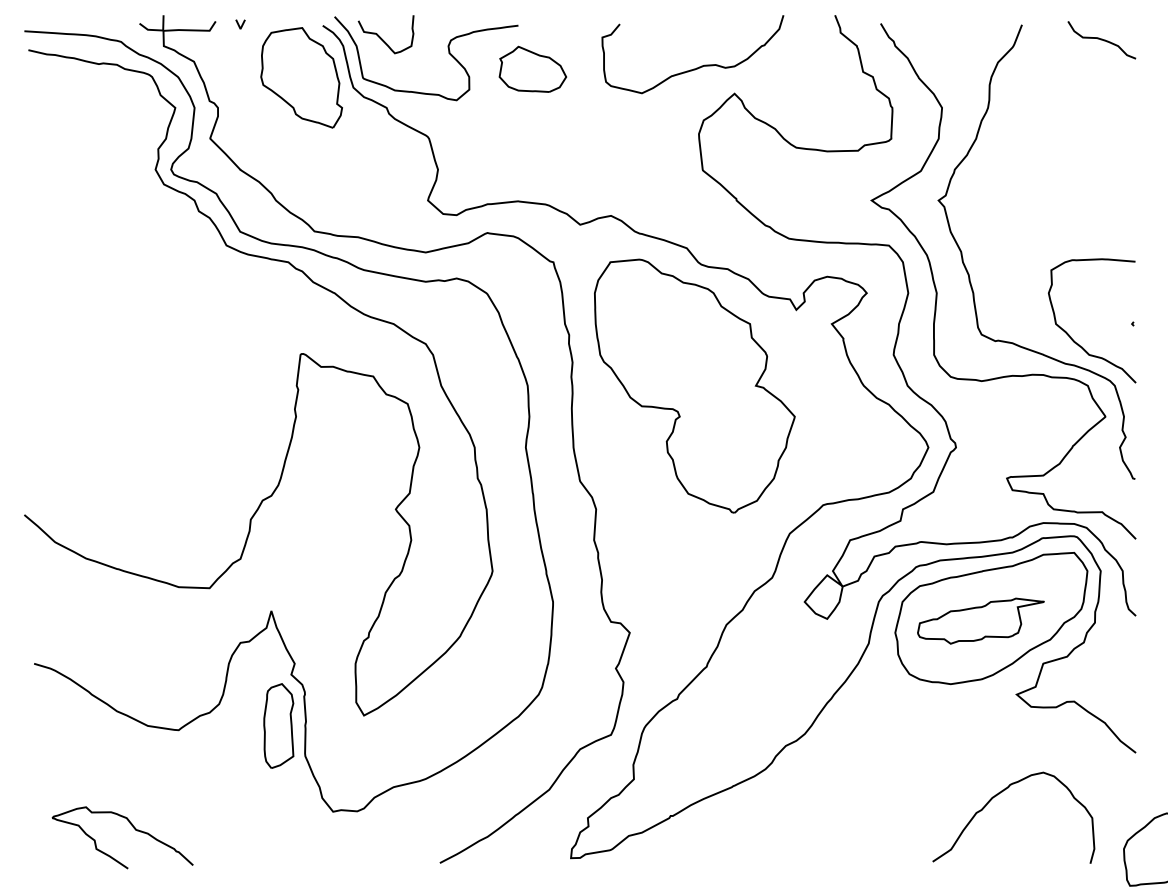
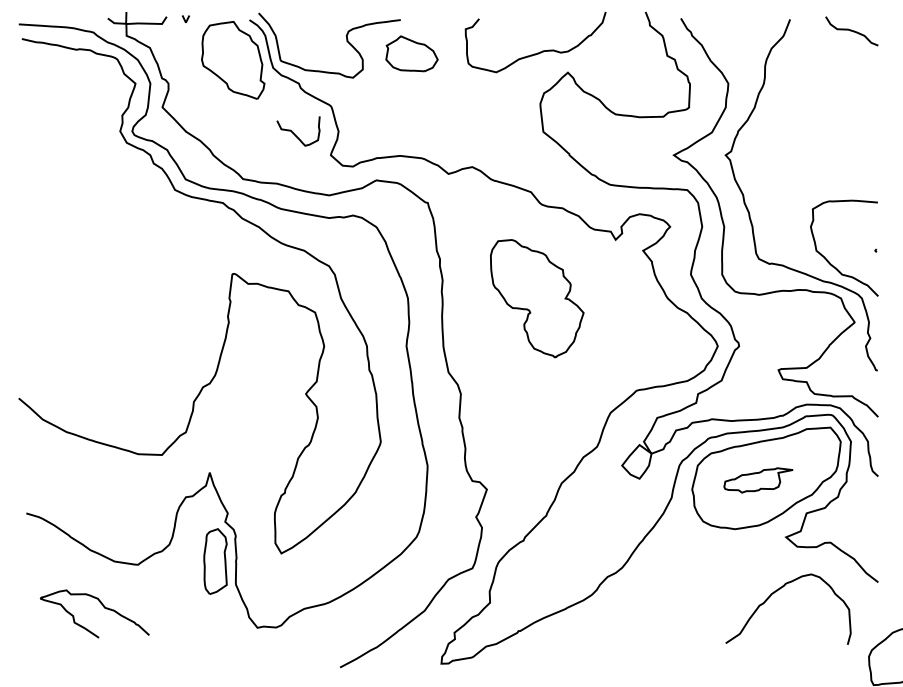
curve: (381, 37) -> (294, 133), moved
part: (694, 385) -> (536, 298), size x0.6
part: (980, 620) -> (758, 479), size x0.7
curve: (999, 794) -> (777, 591), moved
curve: (133, 828) -> (103, 606), moved

